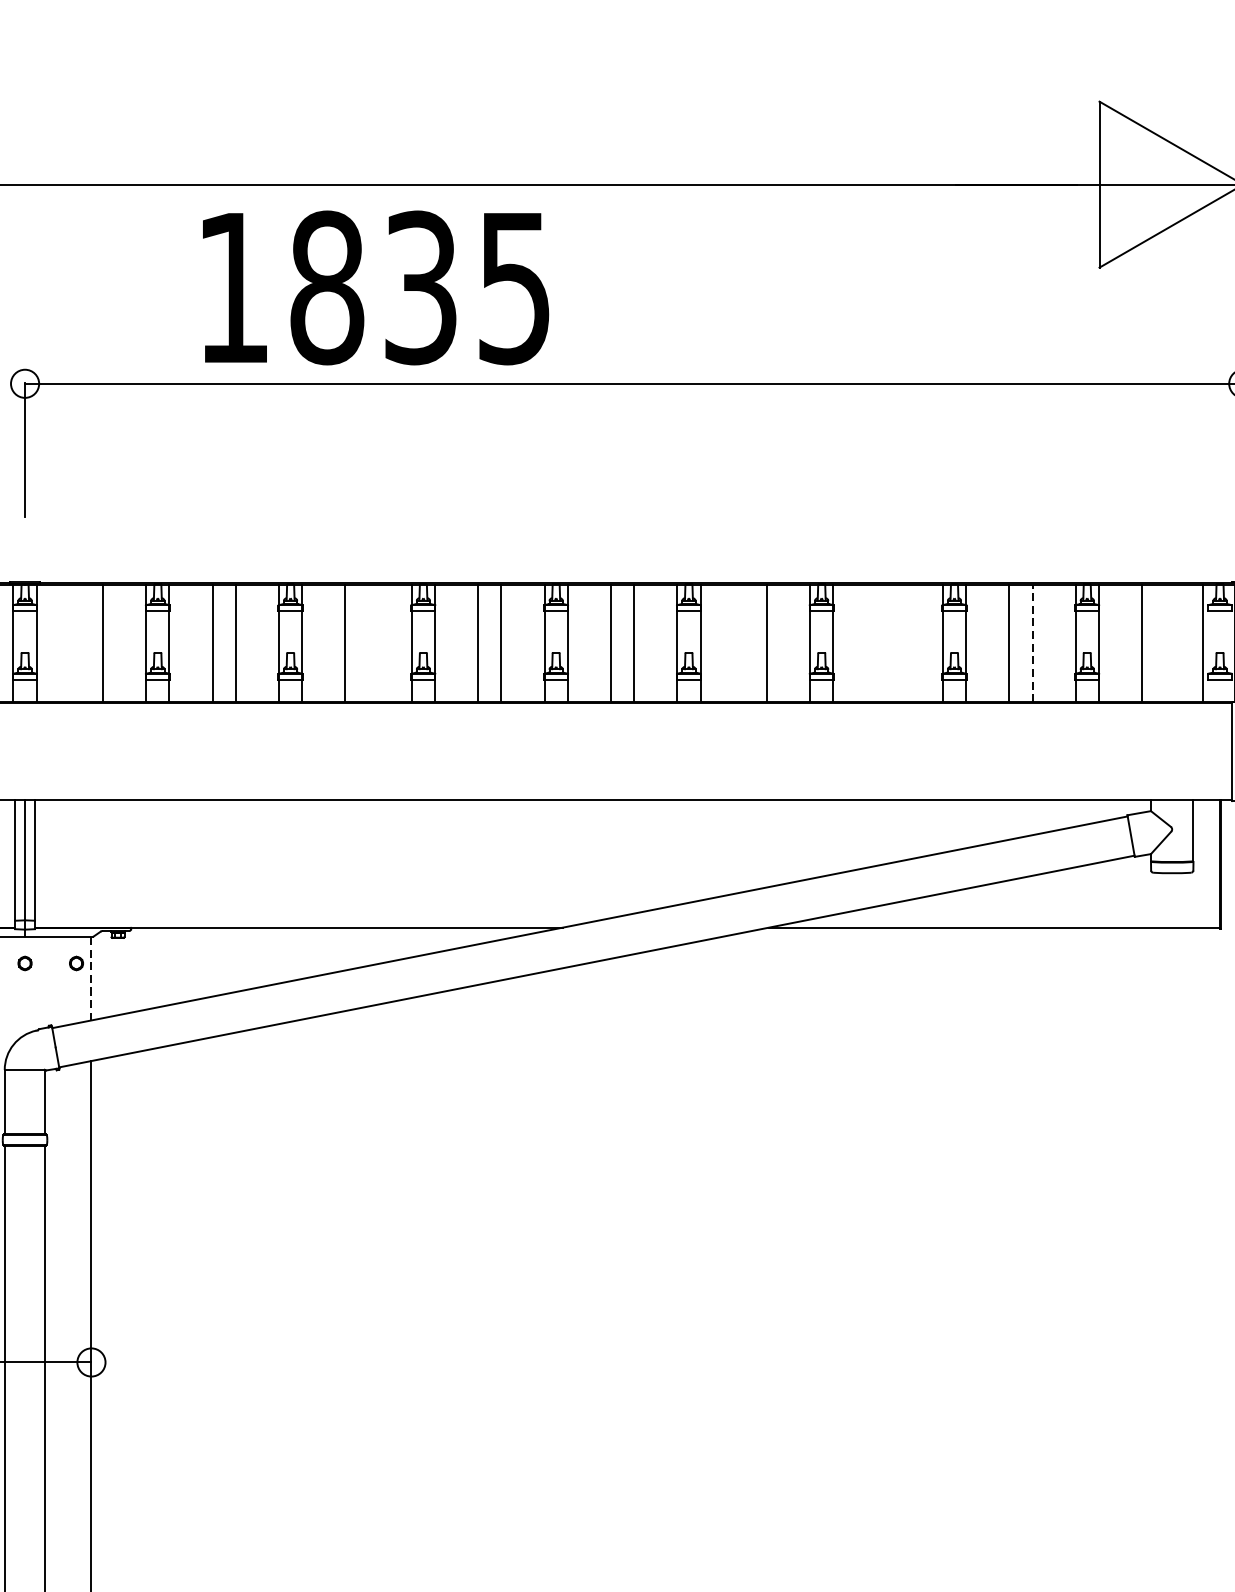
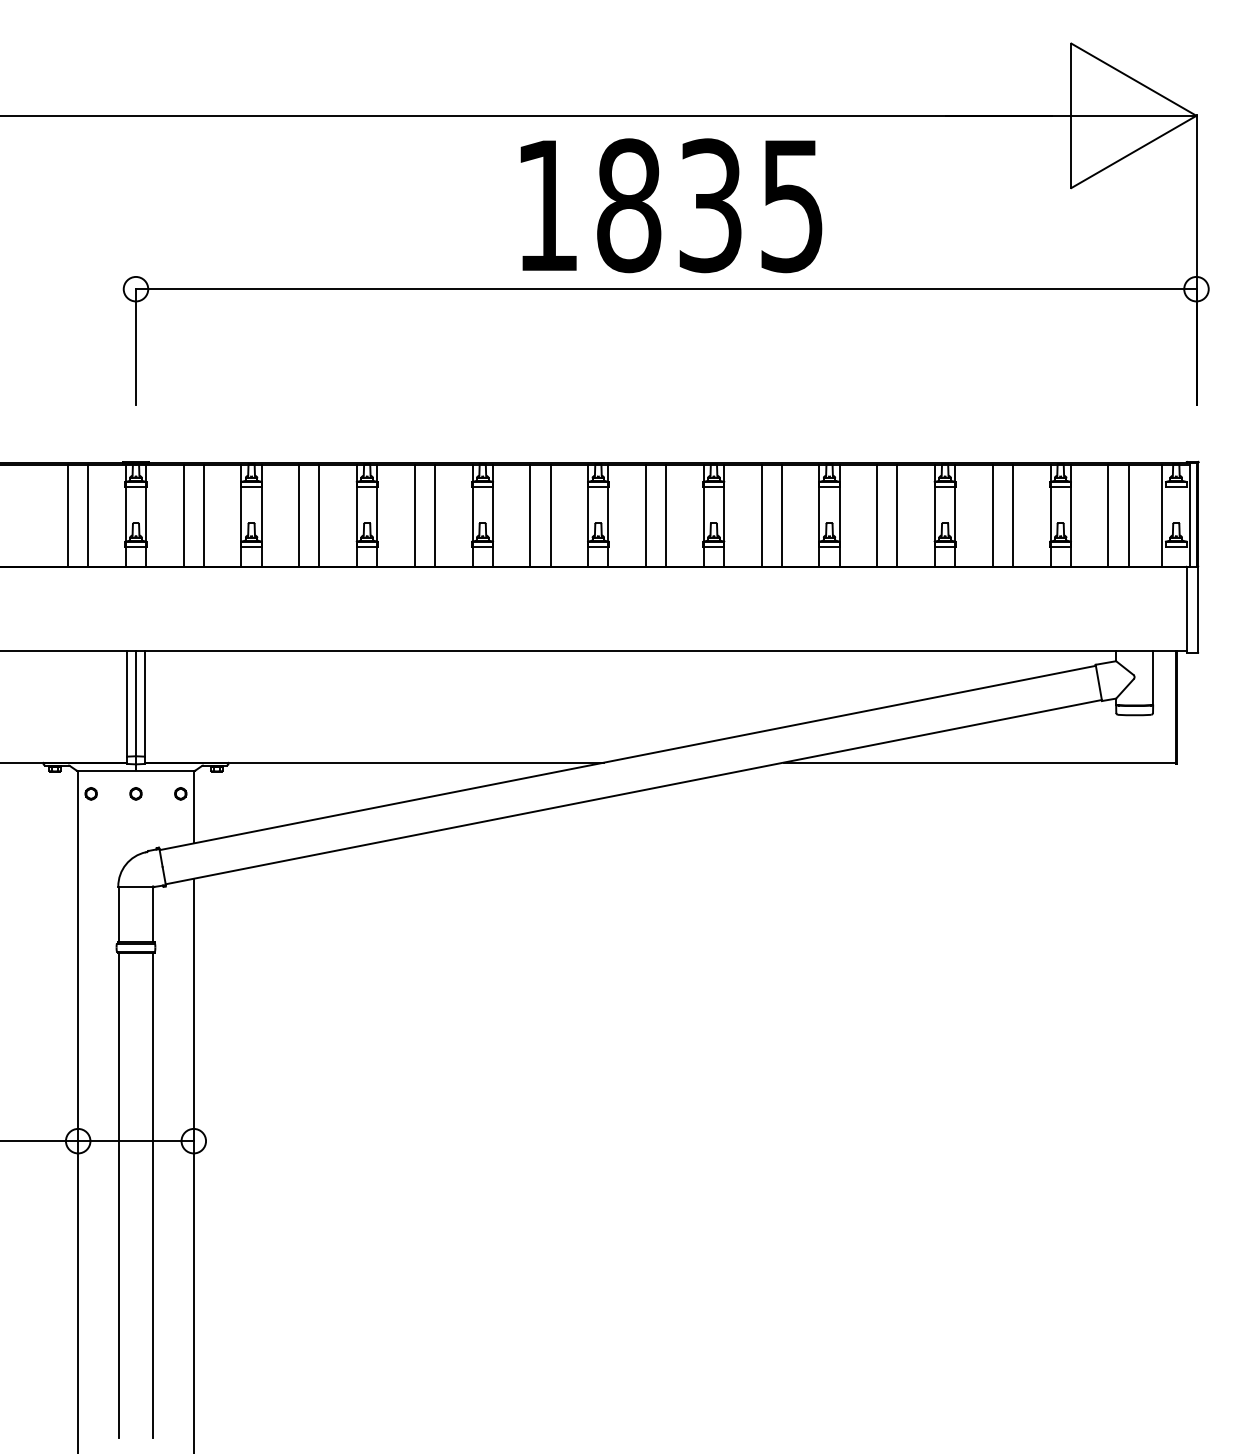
text: (376, 287) -> (671, 205), moved
line: (79, 643) -> (183, 515), added
line: (369, 643) -> (435, 515), added
line: (743, 643) -> (761, 515), added
line: (876, 643) -> (877, 515), added
line: (899, 643) -> (897, 515), added
line: (1033, 643) -> (1013, 515), dashed -> solid
line: (1165, 643) -> (1128, 515), added
line: (91, 979) -> (193, 807), dashed -> solid

